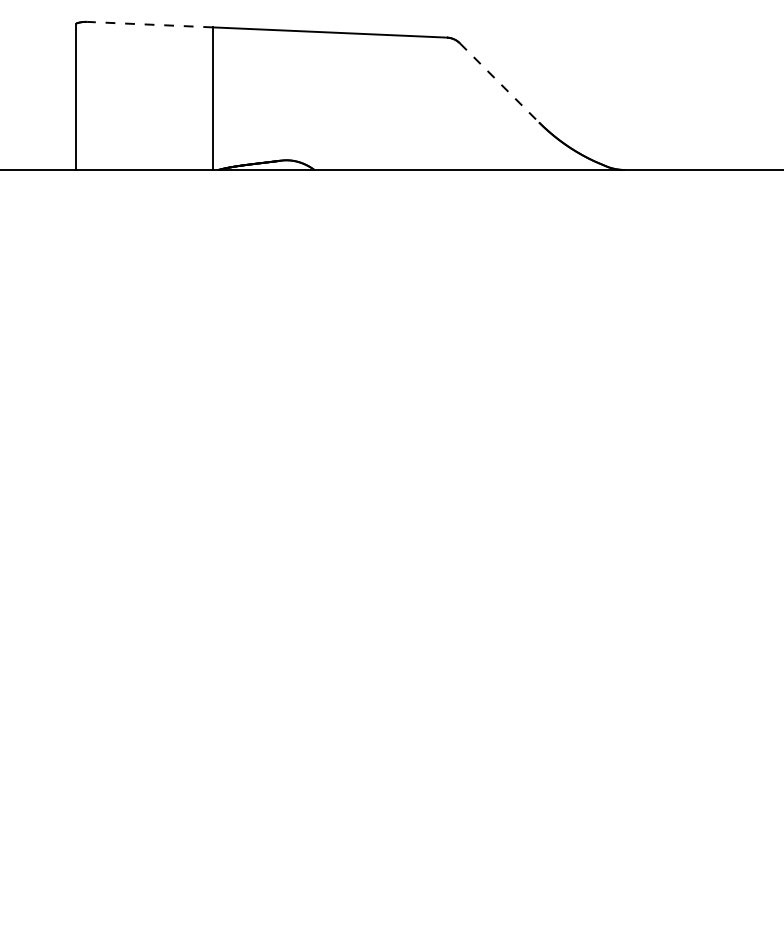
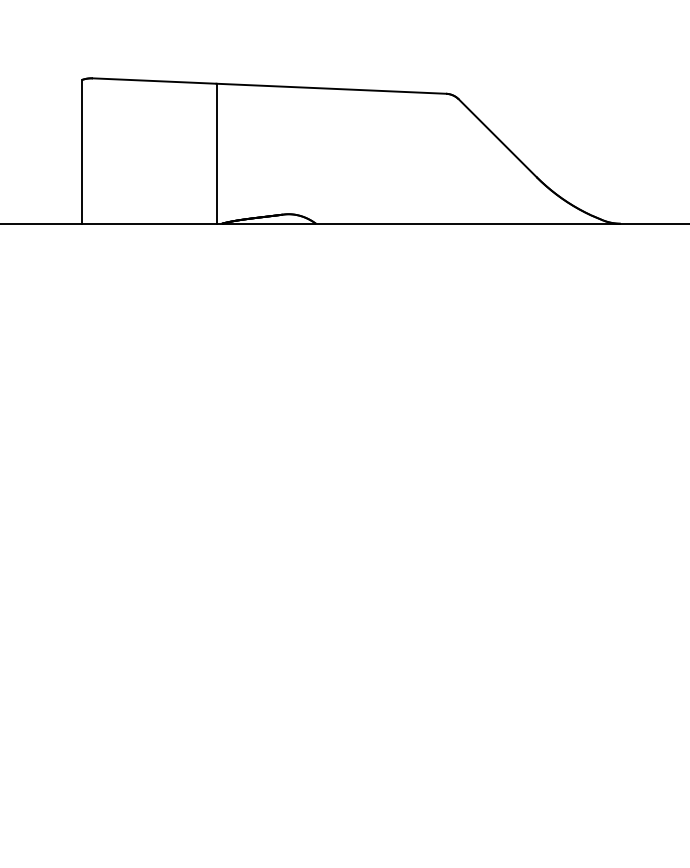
line: (149, 24) -> (154, 80), dashed -> solid
line: (499, 82) -> (497, 137), dashed -> solid

